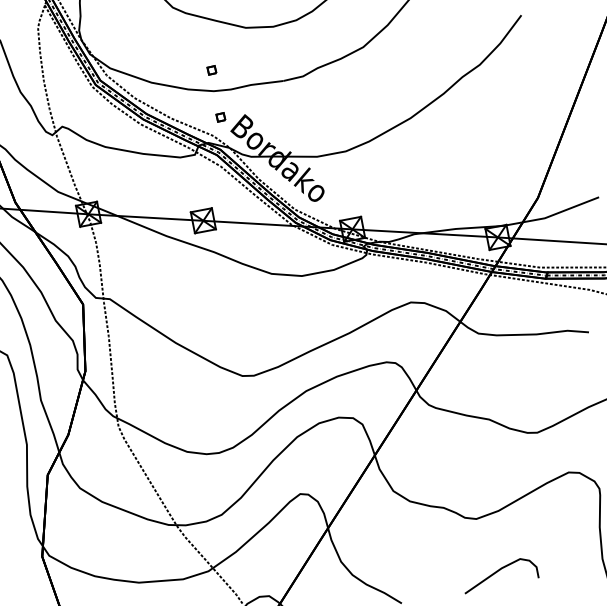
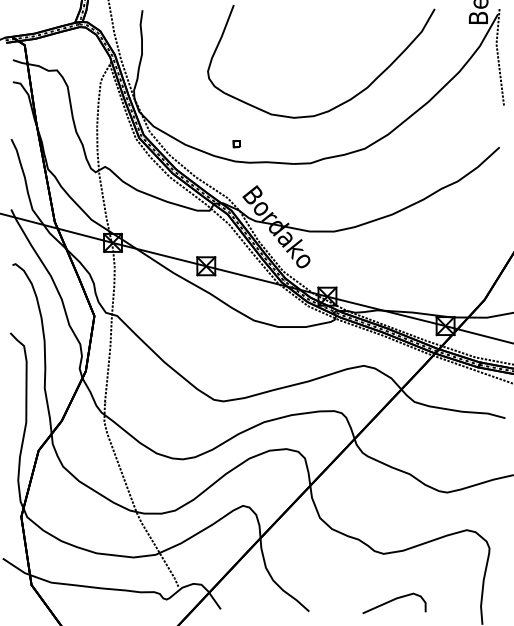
part: (220, 117) -> (236, 184), removed

